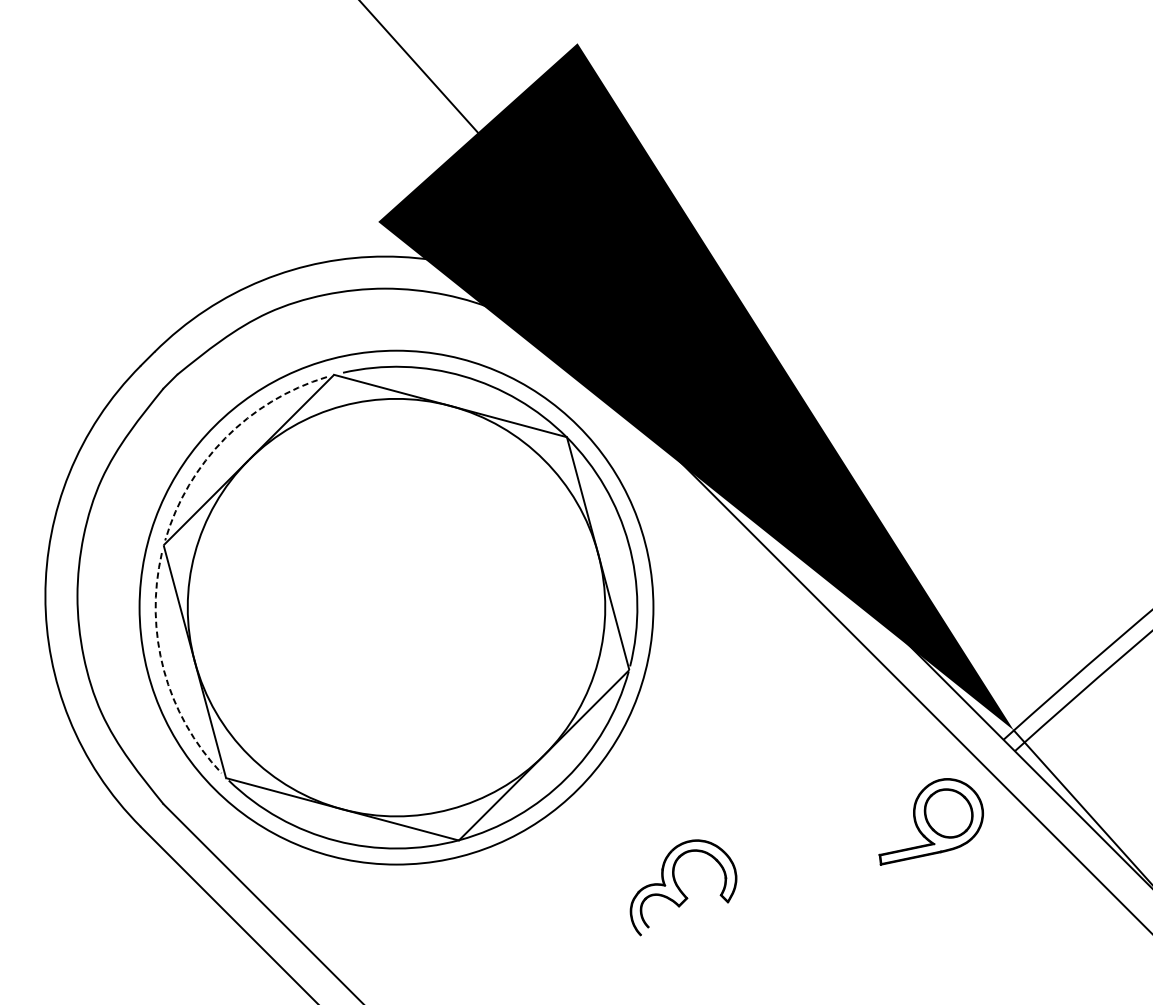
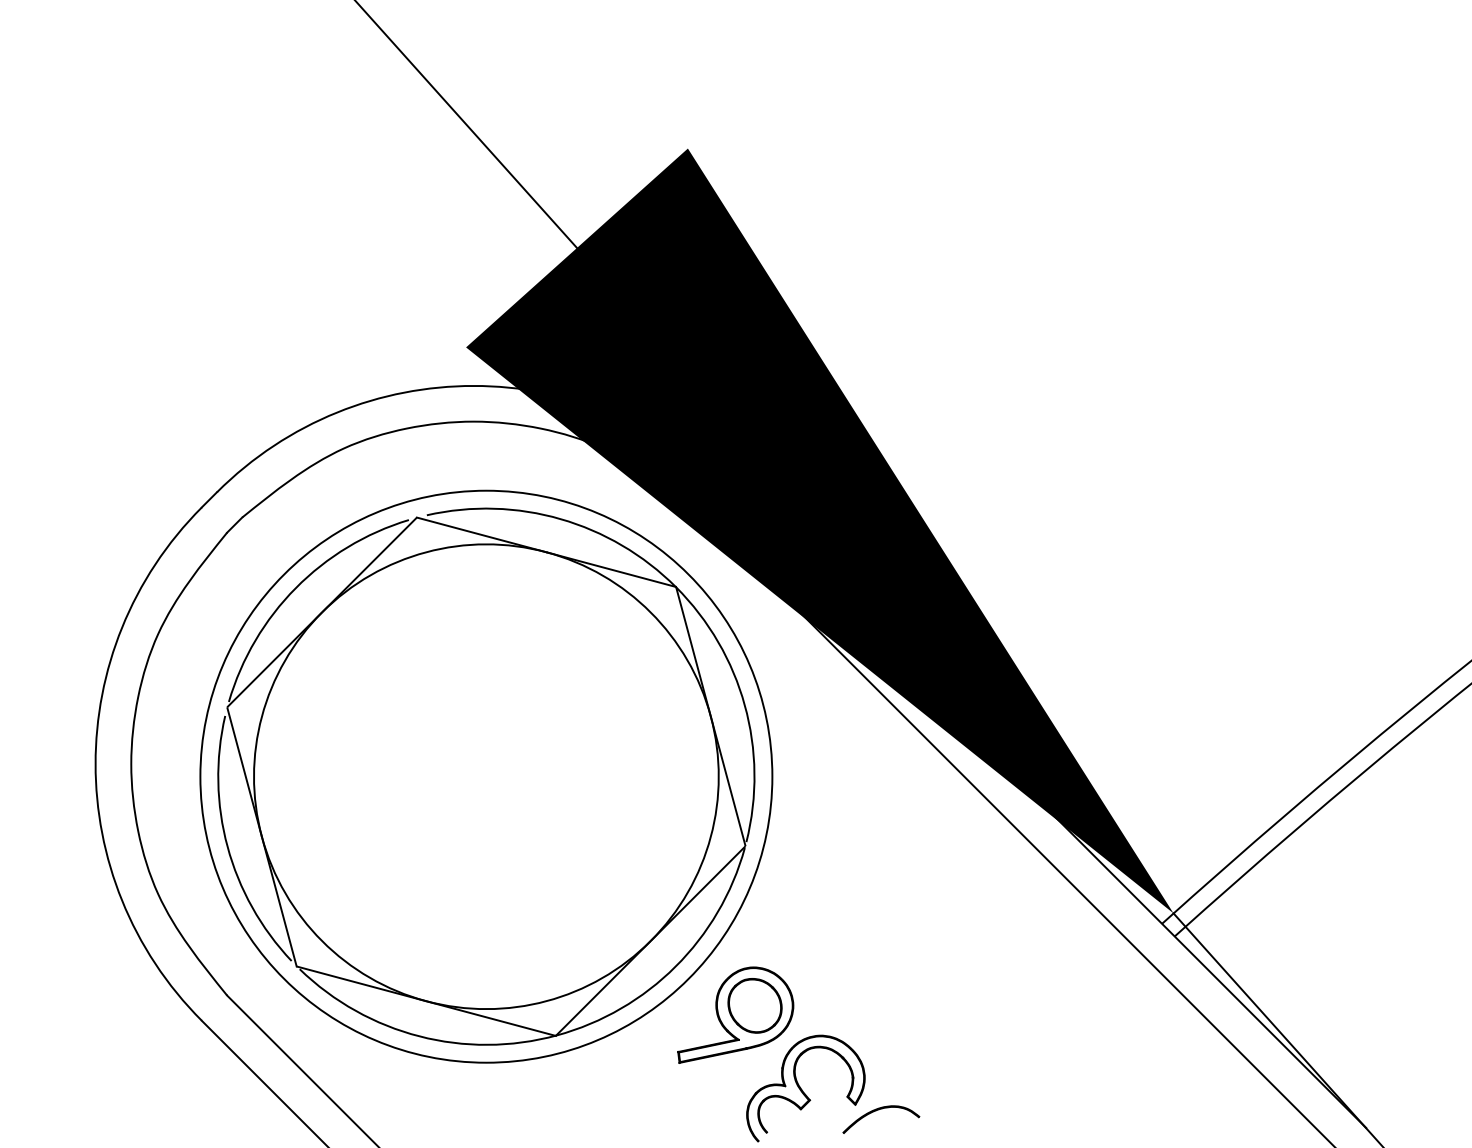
arc: (225, 438) -> (295, 588), dashed -> solid
arc: (163, 670) -> (227, 846), dashed -> solid
part: (931, 821) -> (735, 1014), moved
part: (746, 908) -> (876, 1111), added

